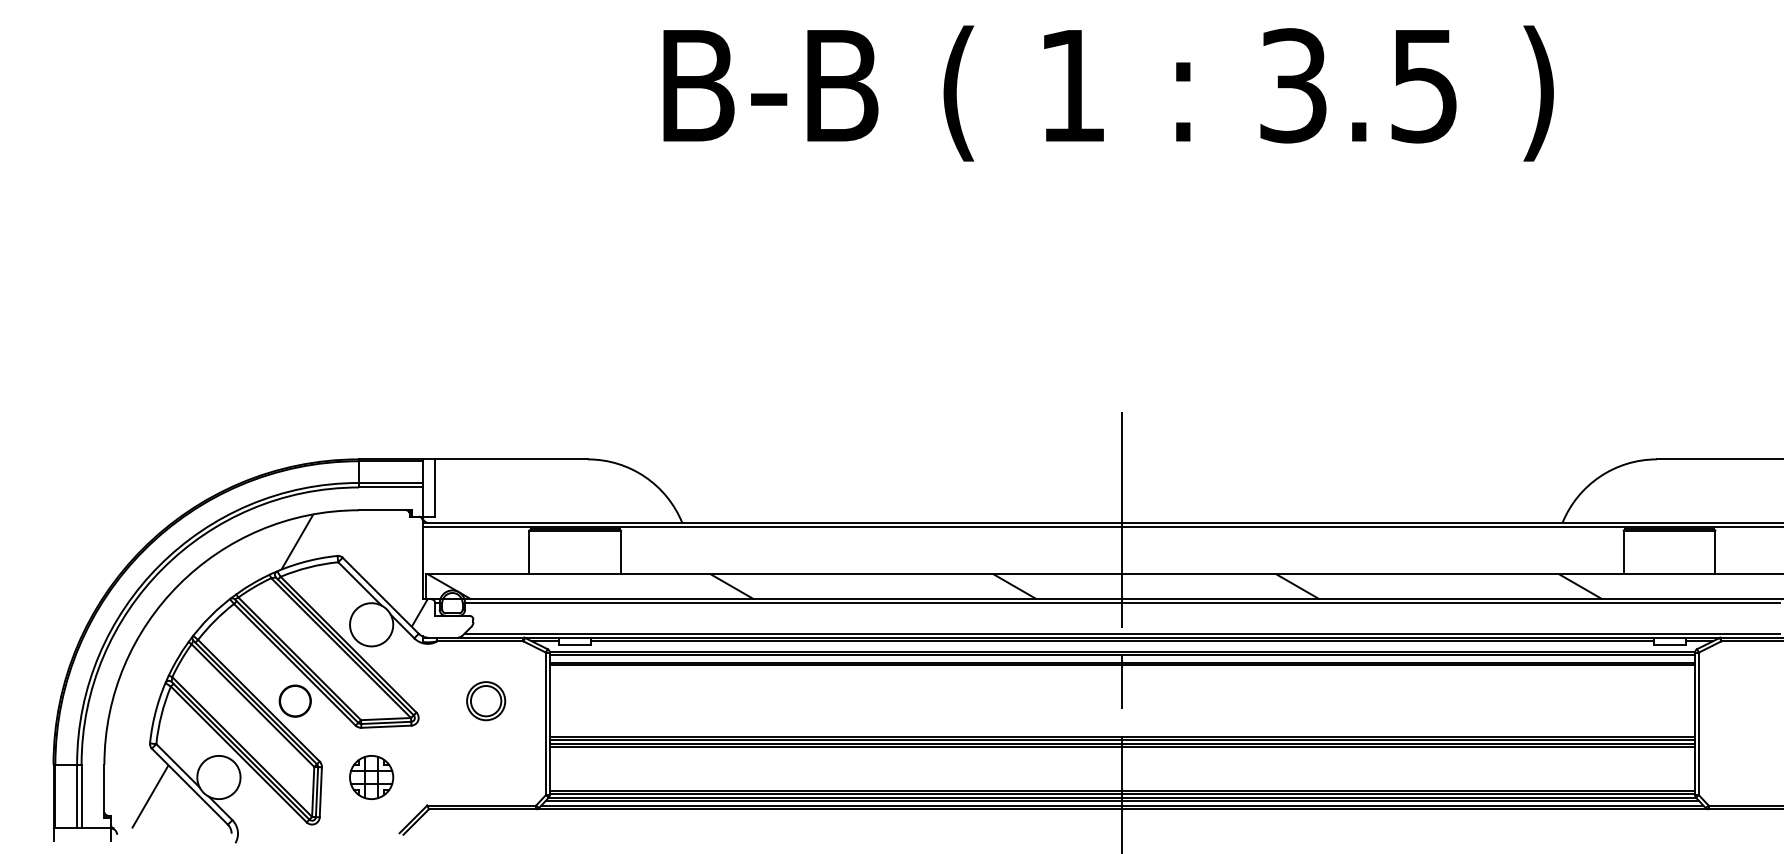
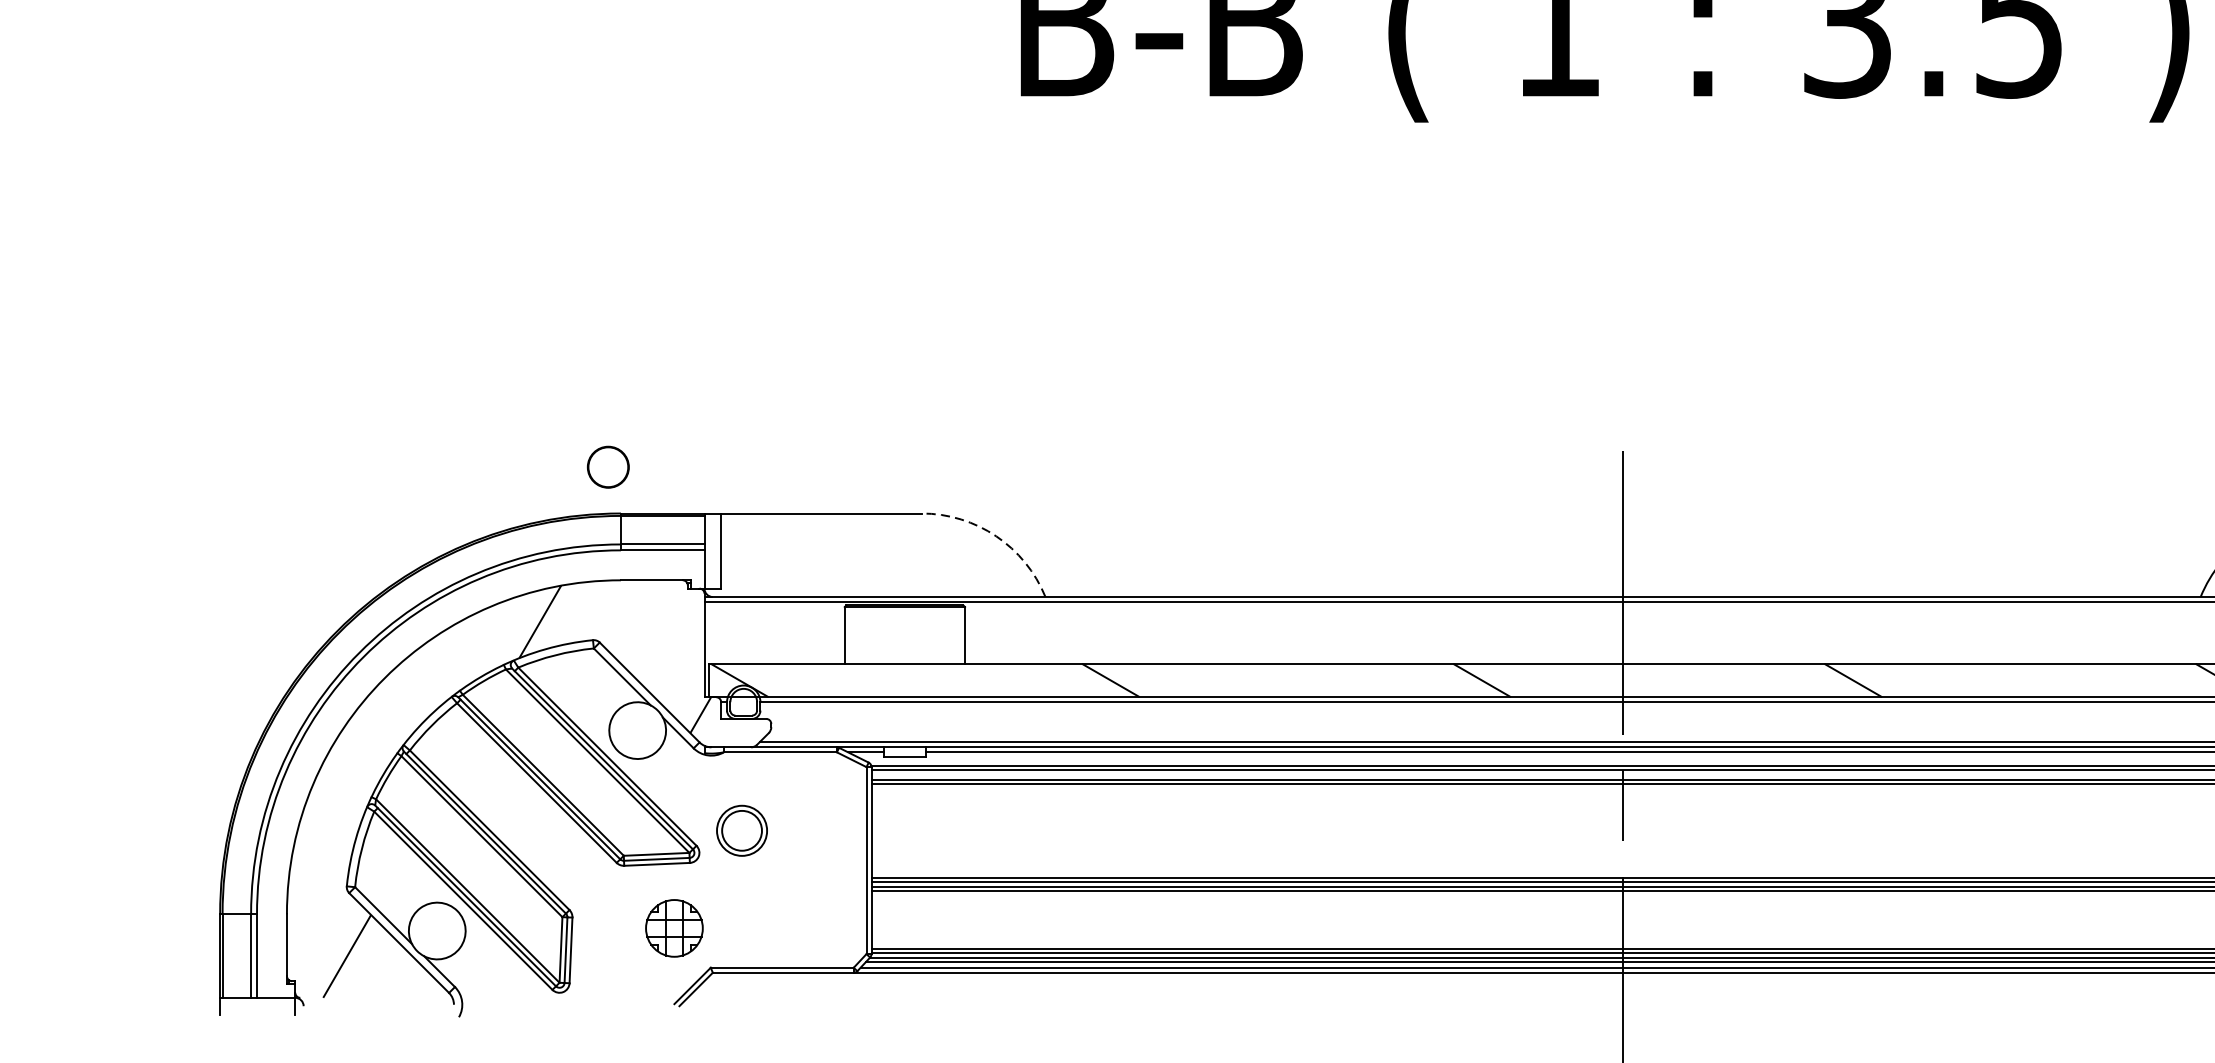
arc: (644, 476) -> (995, 535), solid -> dashed
circle: (294, 700) -> (607, 466), moved
part: (486, 701) -> (742, 831), moved
part: (371, 777) -> (674, 928), moved

